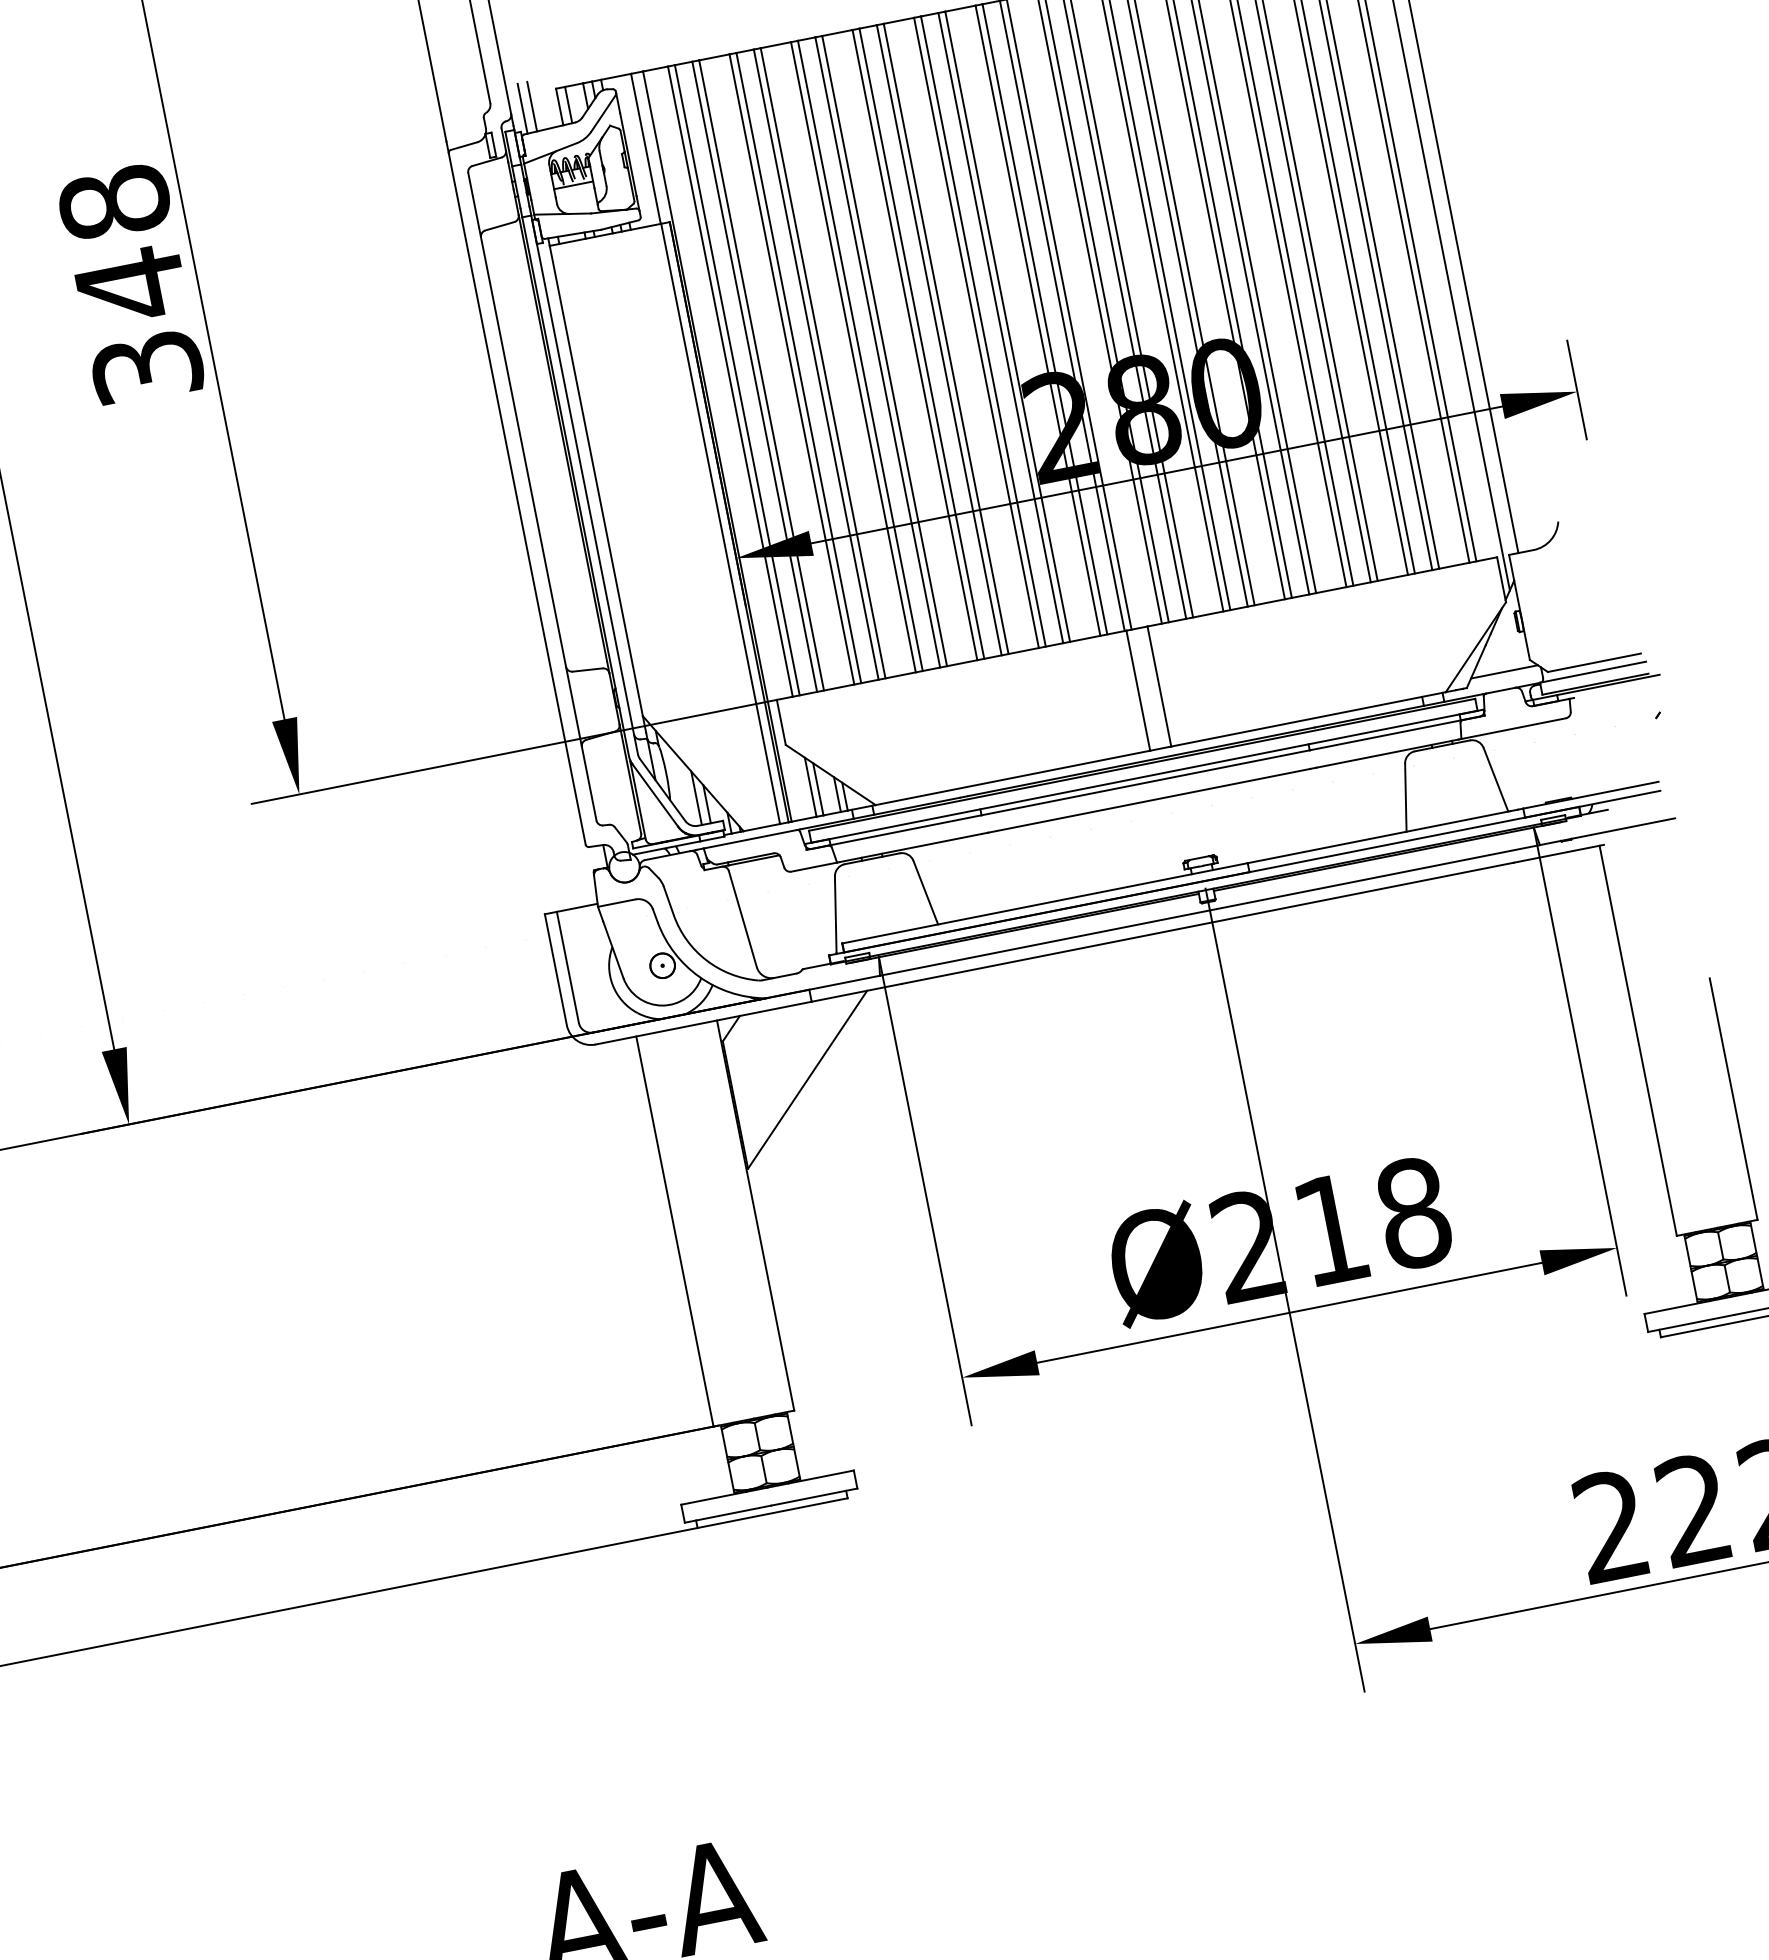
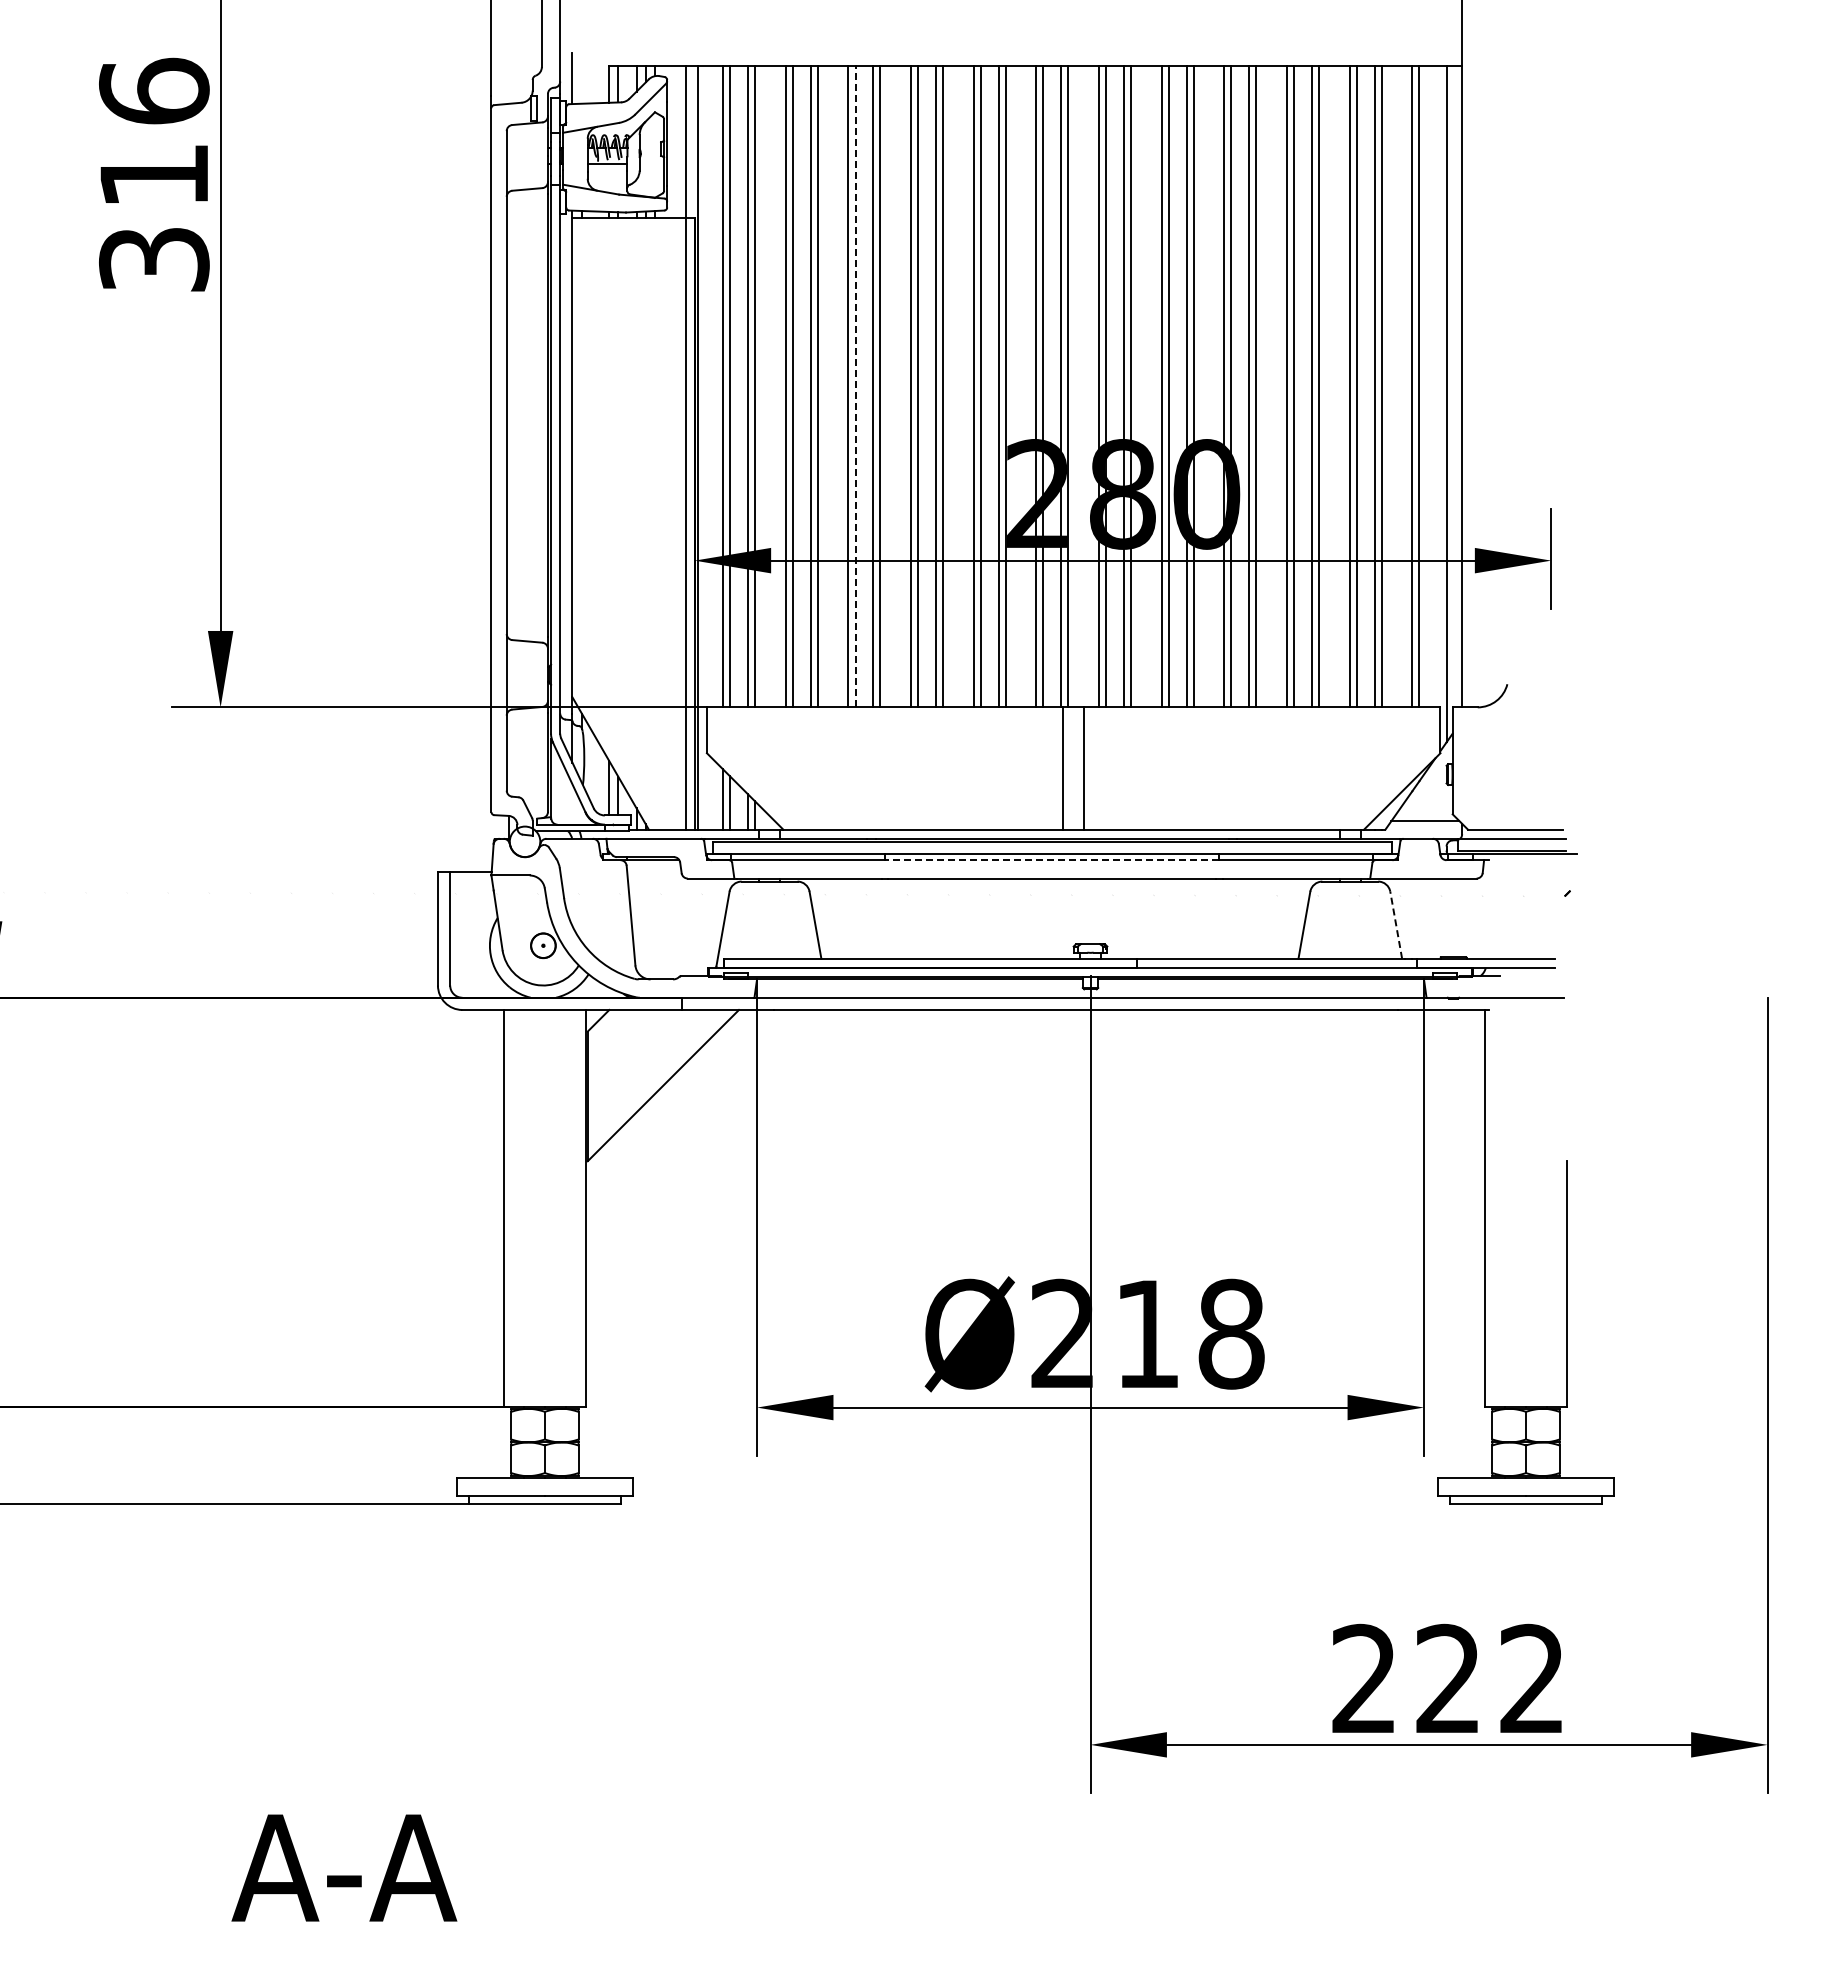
line: (532, 106) -> (582, 78), removed
text: (123, 244) -> (154, 134), 348 -> 316
line: (860, 355) -> (855, 386), solid -> dashed
line: (1496, 779) -> (1396, 924), solid -> dashed
line: (1144, 783) -> (1051, 860), solid -> dashed

